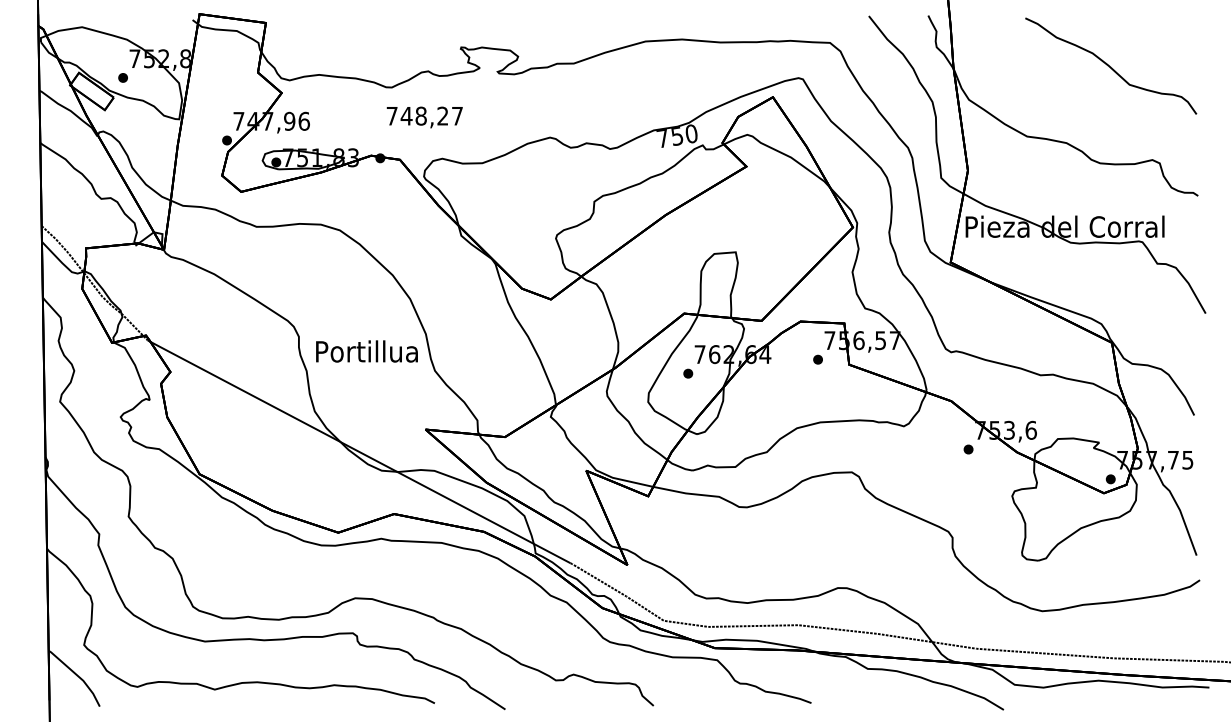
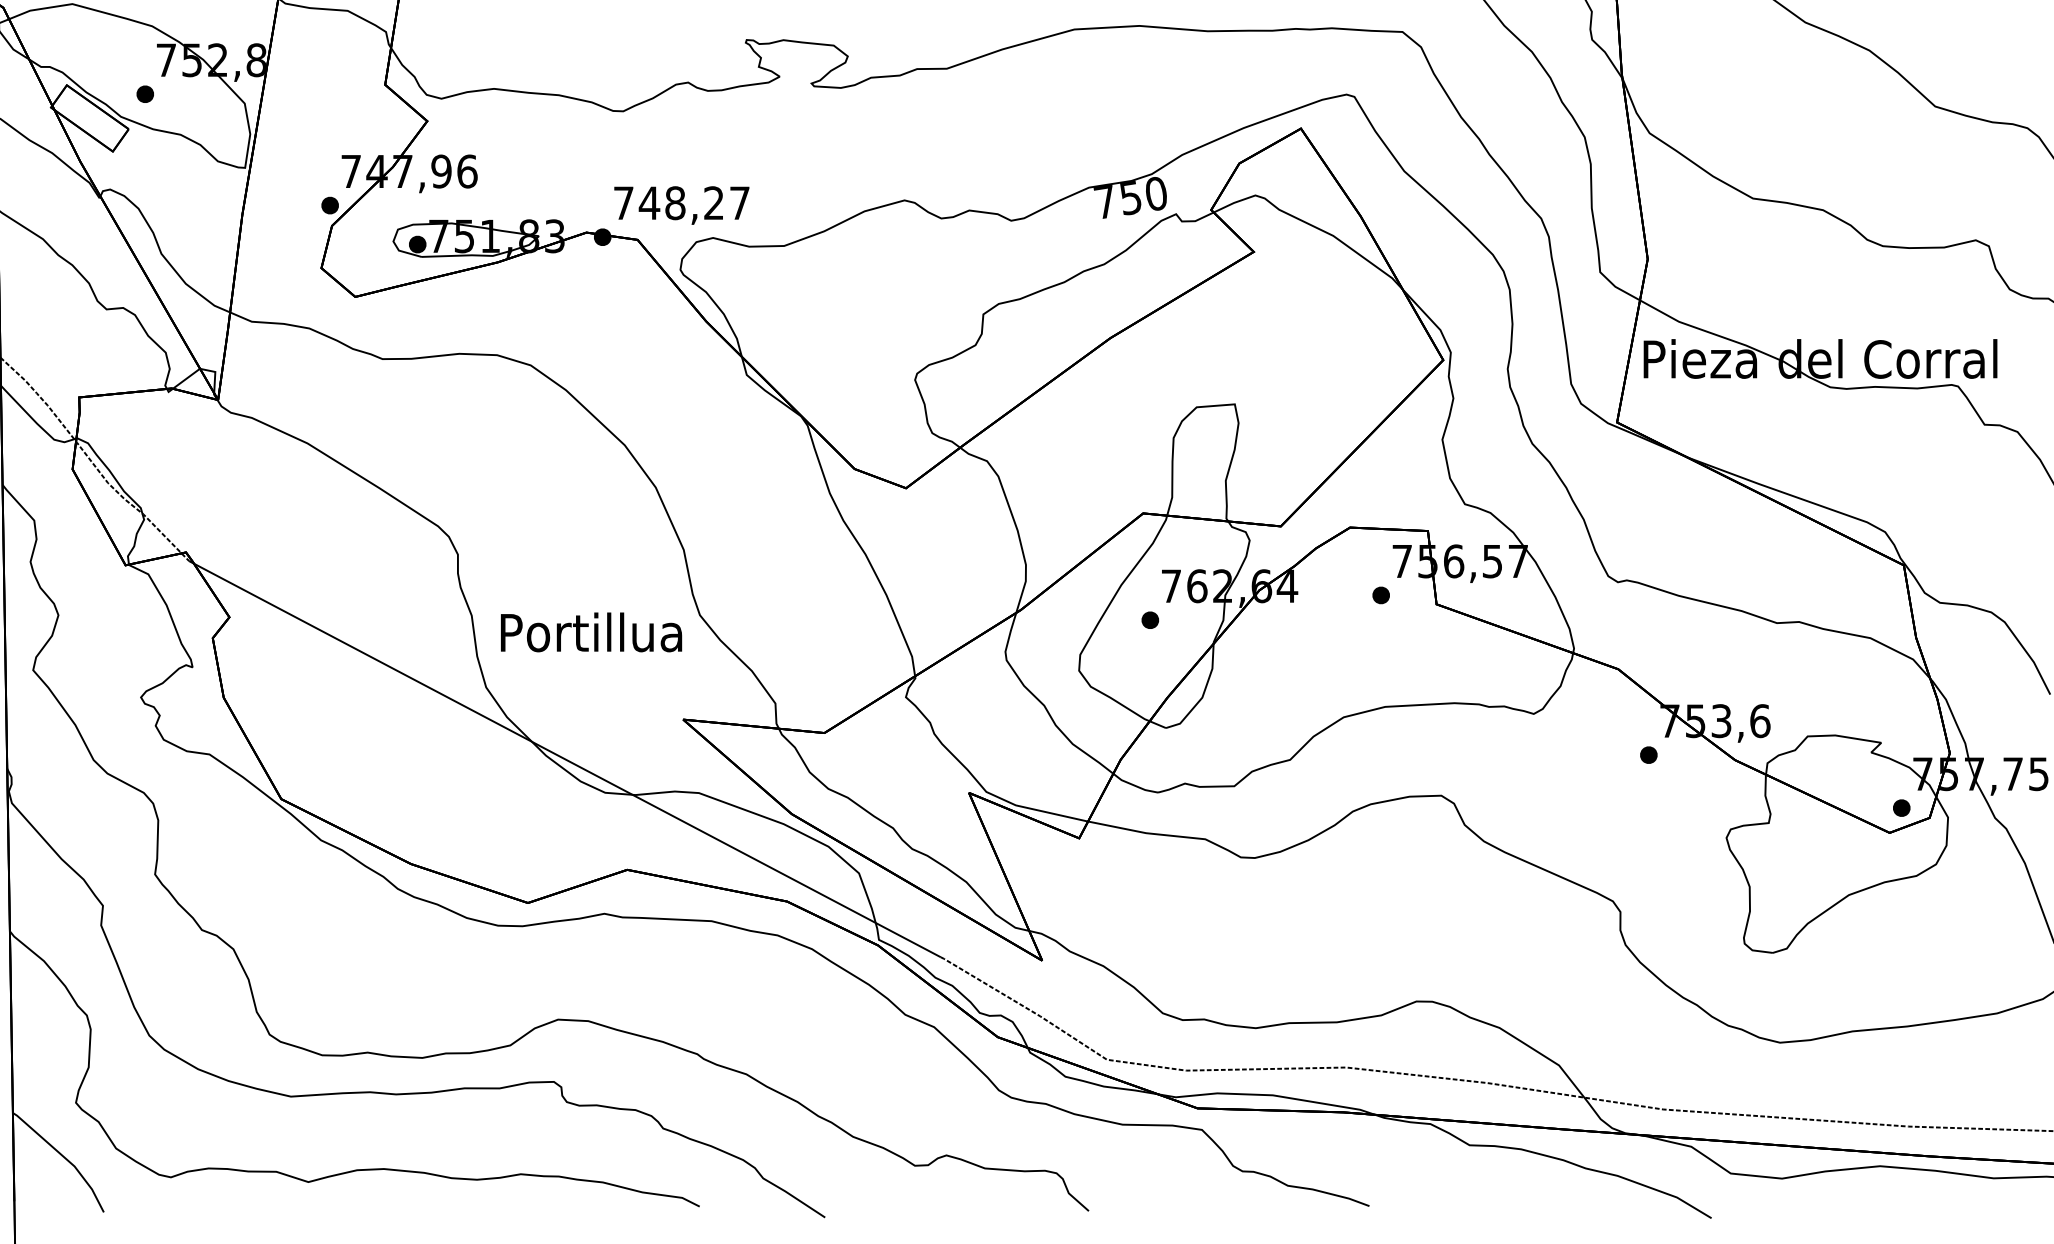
text: (424, 117) -> (681, 205), moved
text: (366, 351) -> (590, 632), moved

